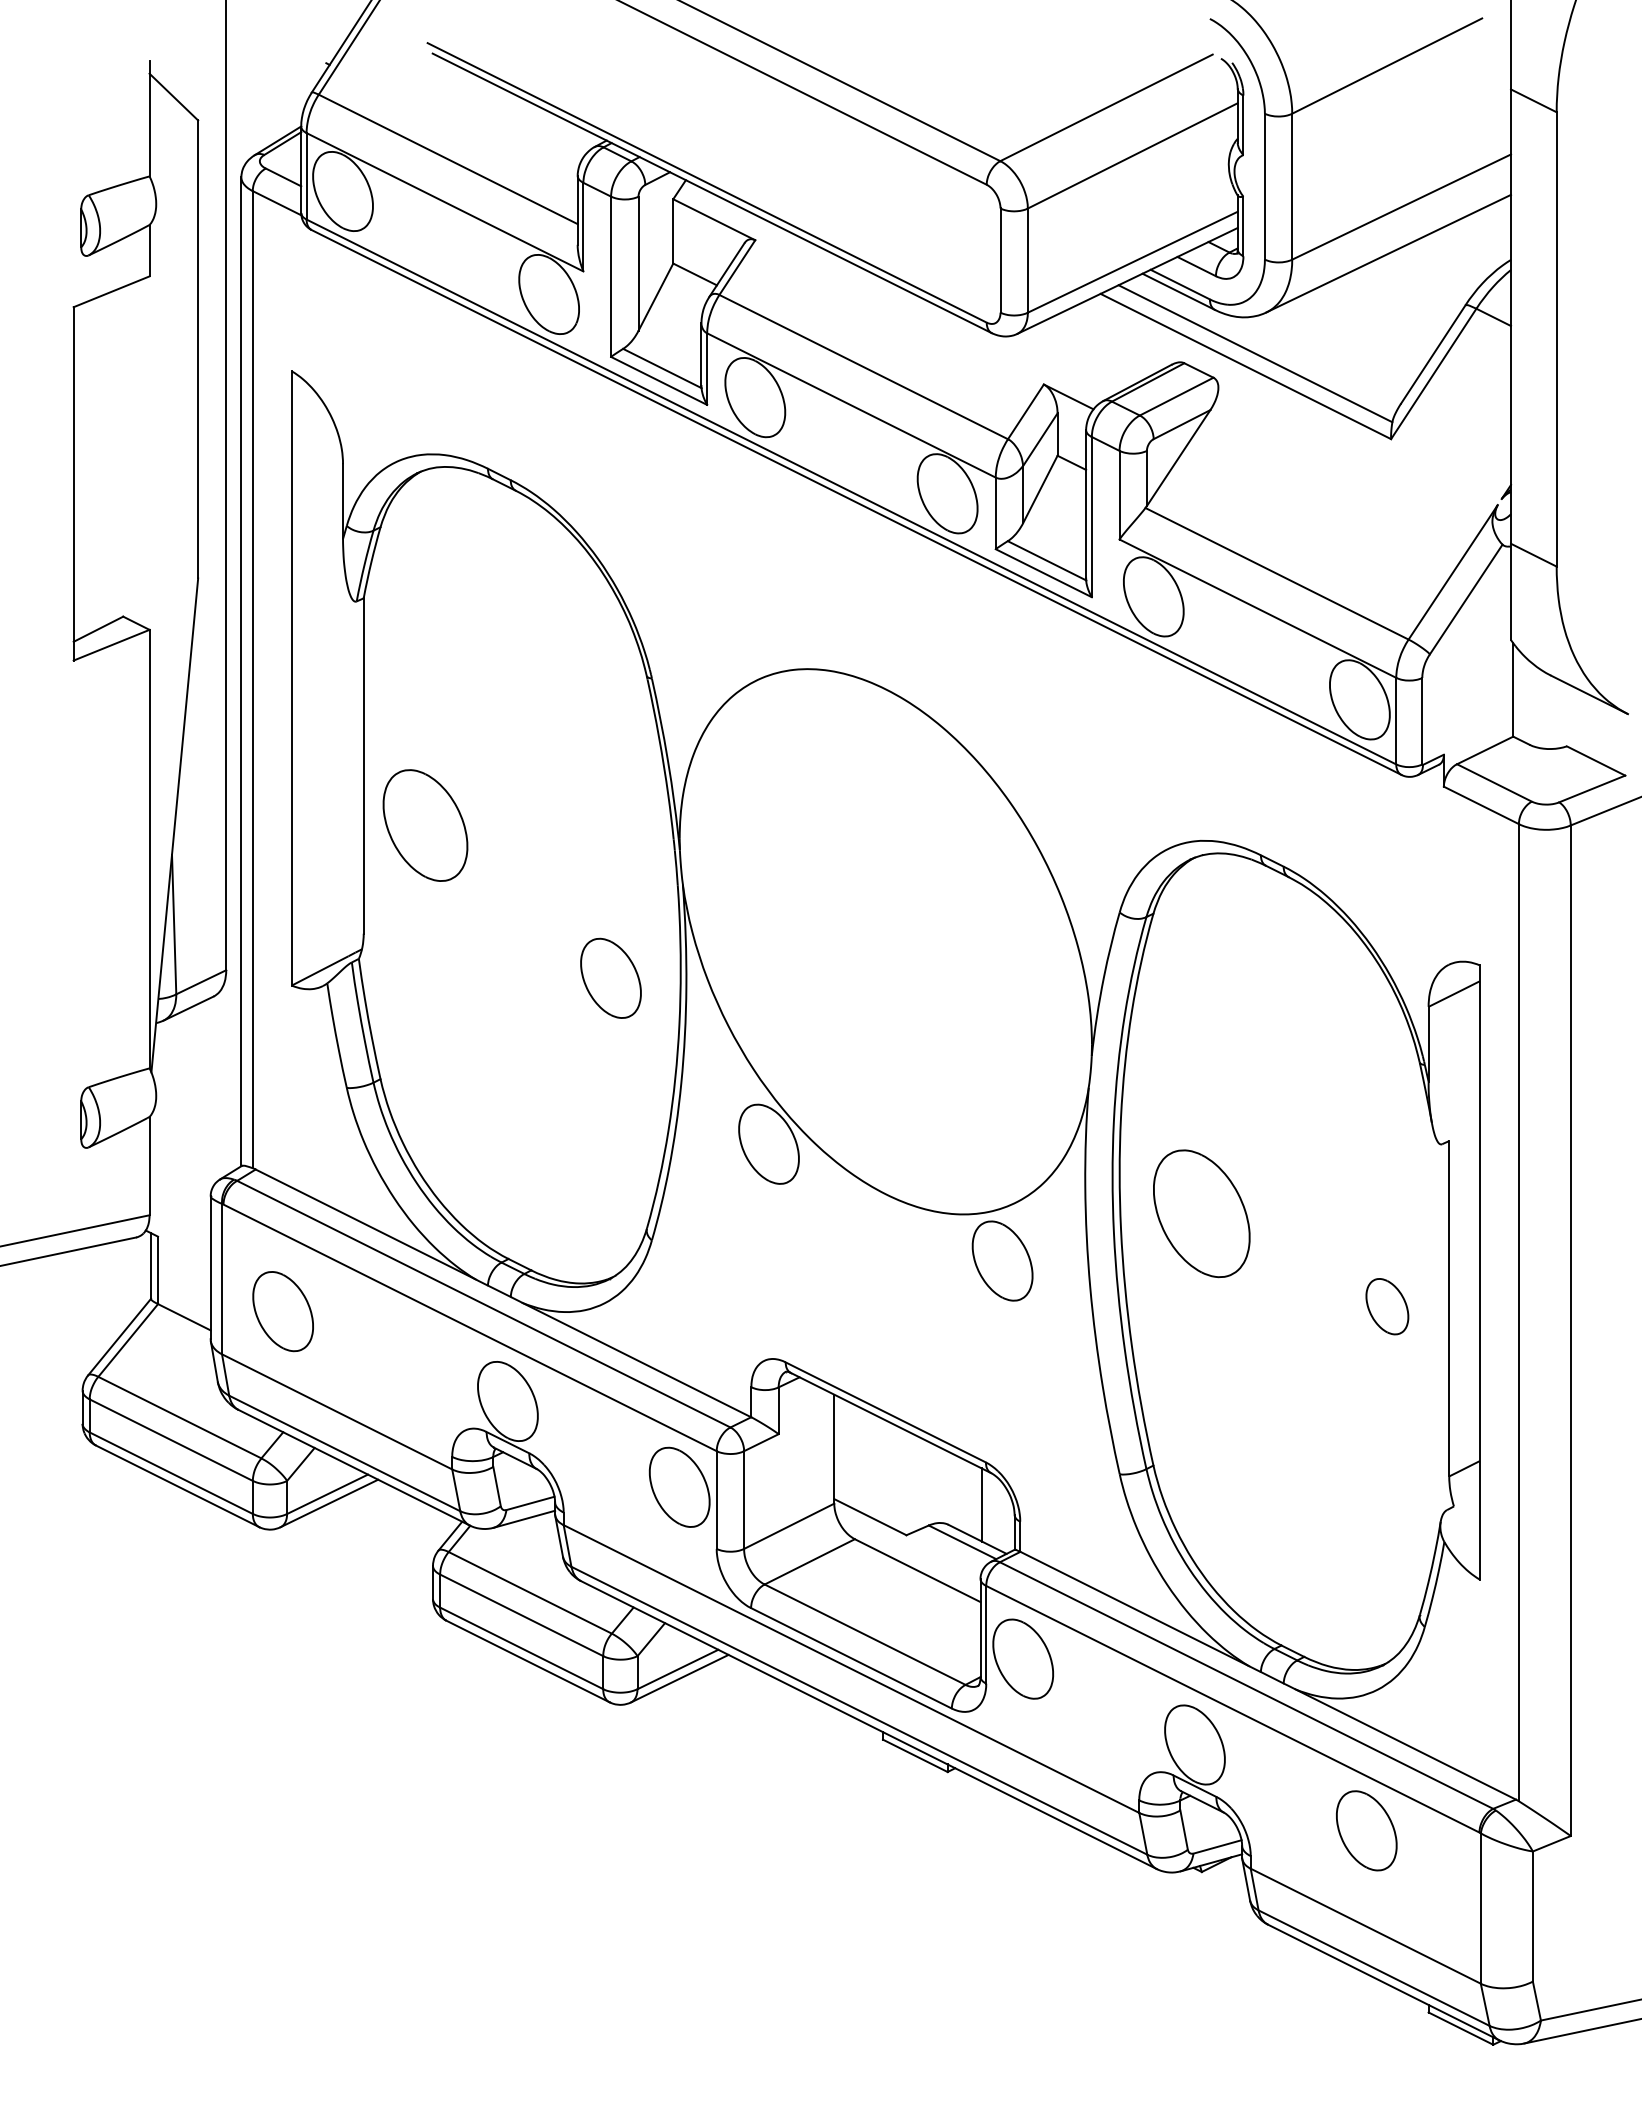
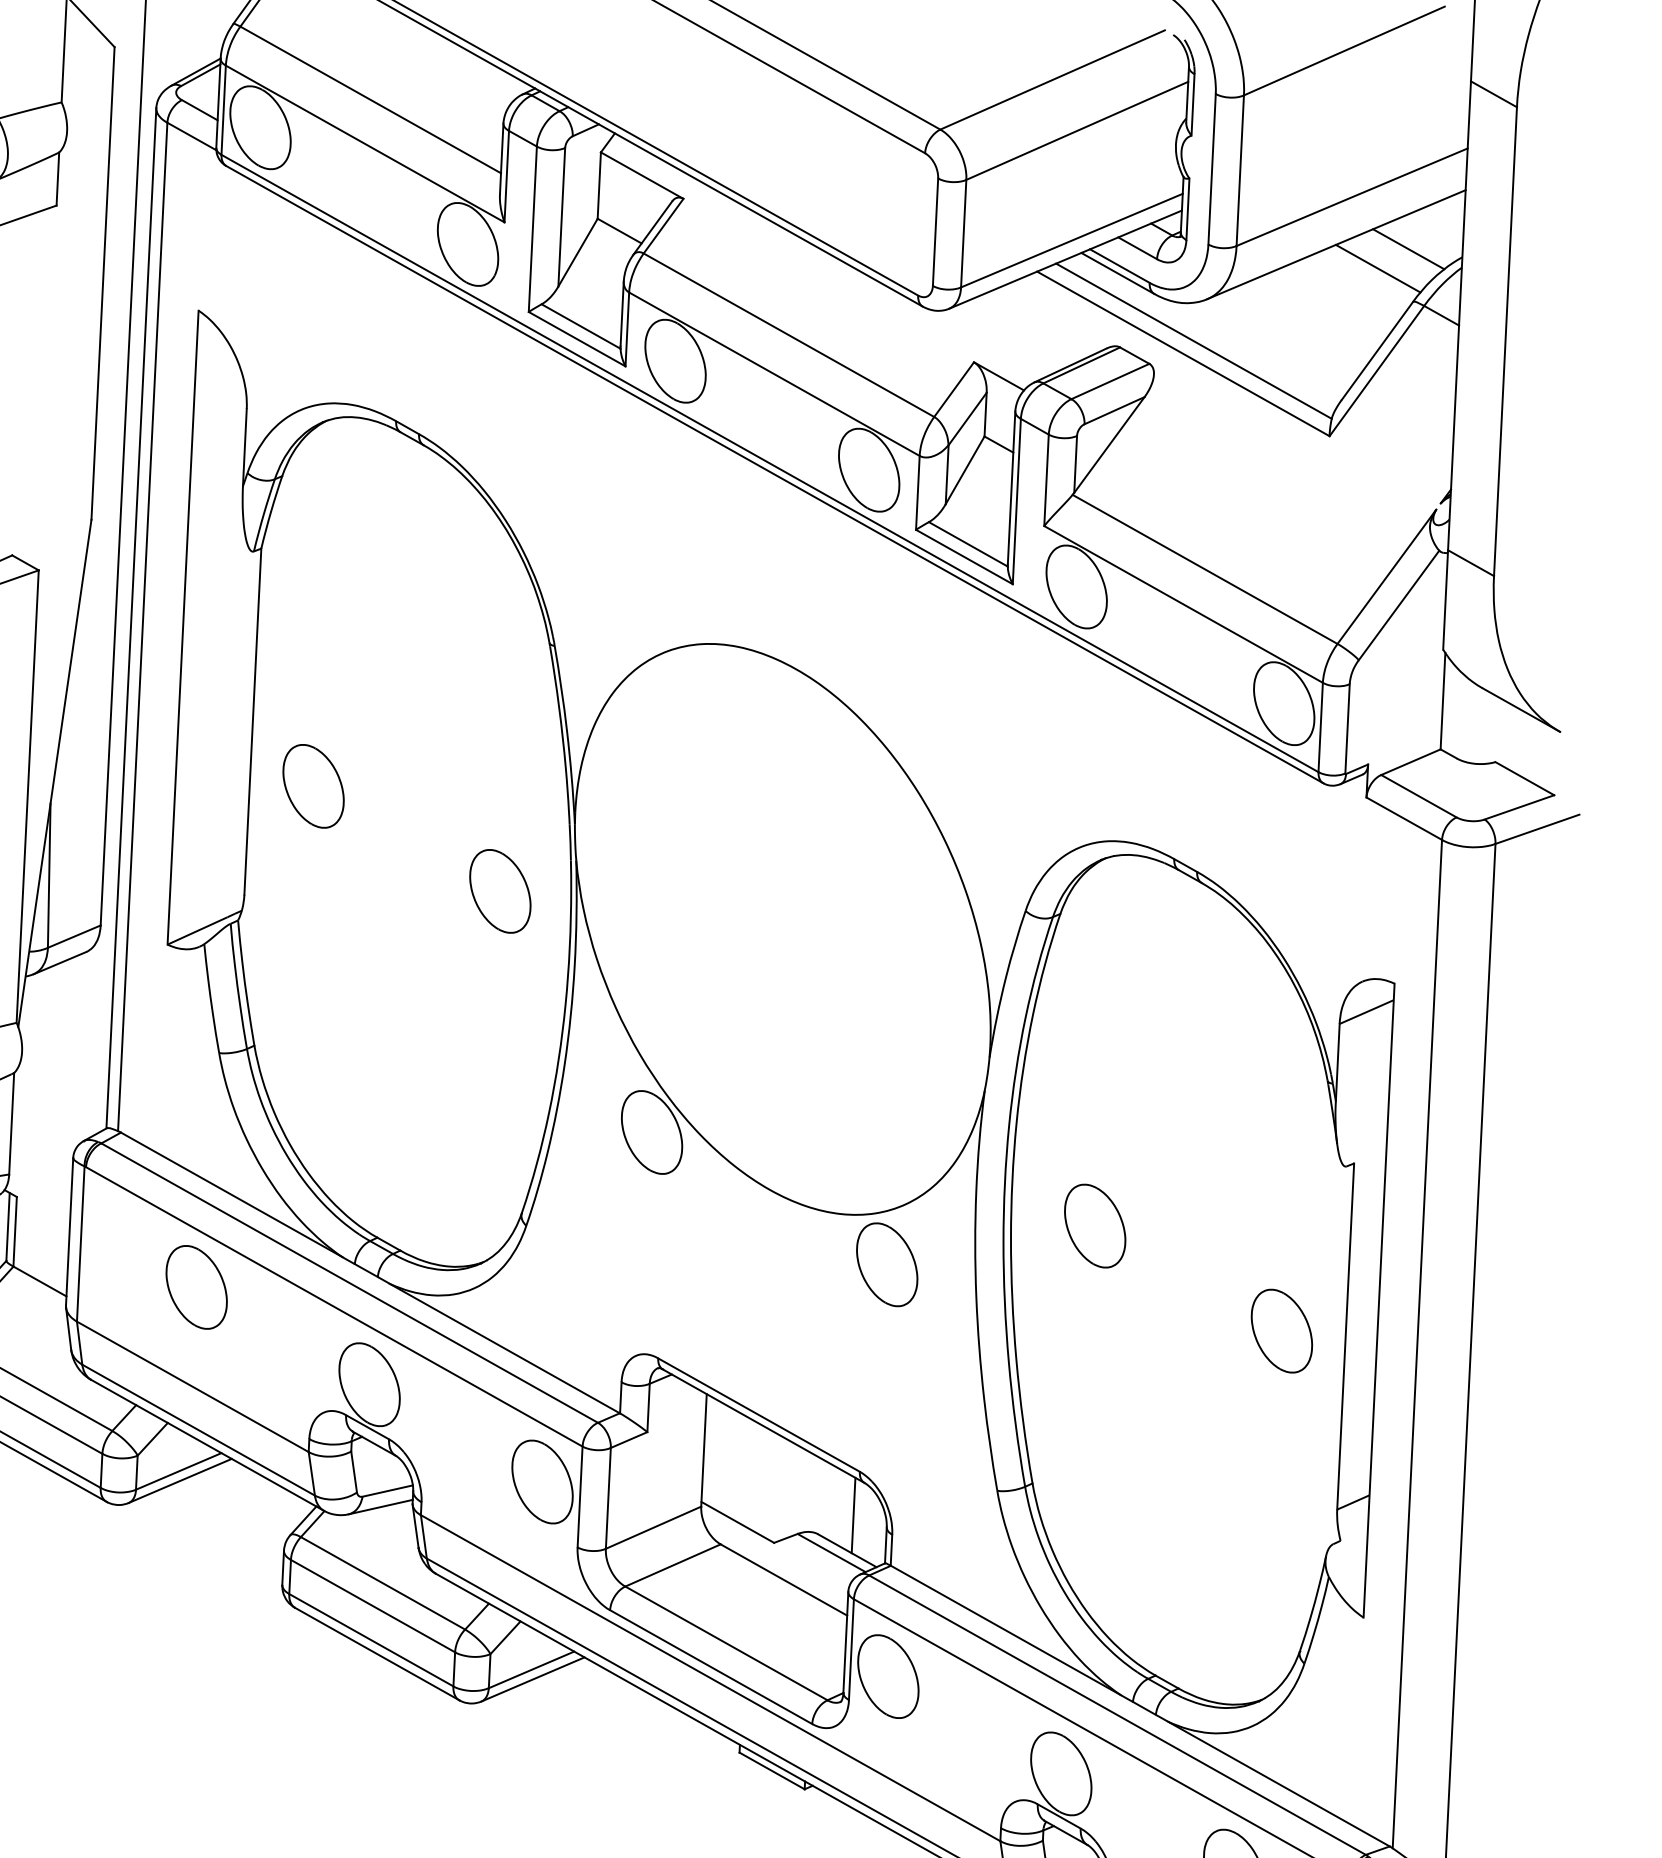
line: (1458, 254) -> (1408, 249), added
line: (1430, 274) -> (1378, 268), added
part: (425, 825) -> (313, 786), size x0.71
part: (610, 977) -> (499, 890), moved
part: (1201, 1213) -> (1094, 1225), size x0.62
part: (1387, 1306) -> (1282, 1331), size x1.43
part: (282, 1311) -> (196, 1287), moved

